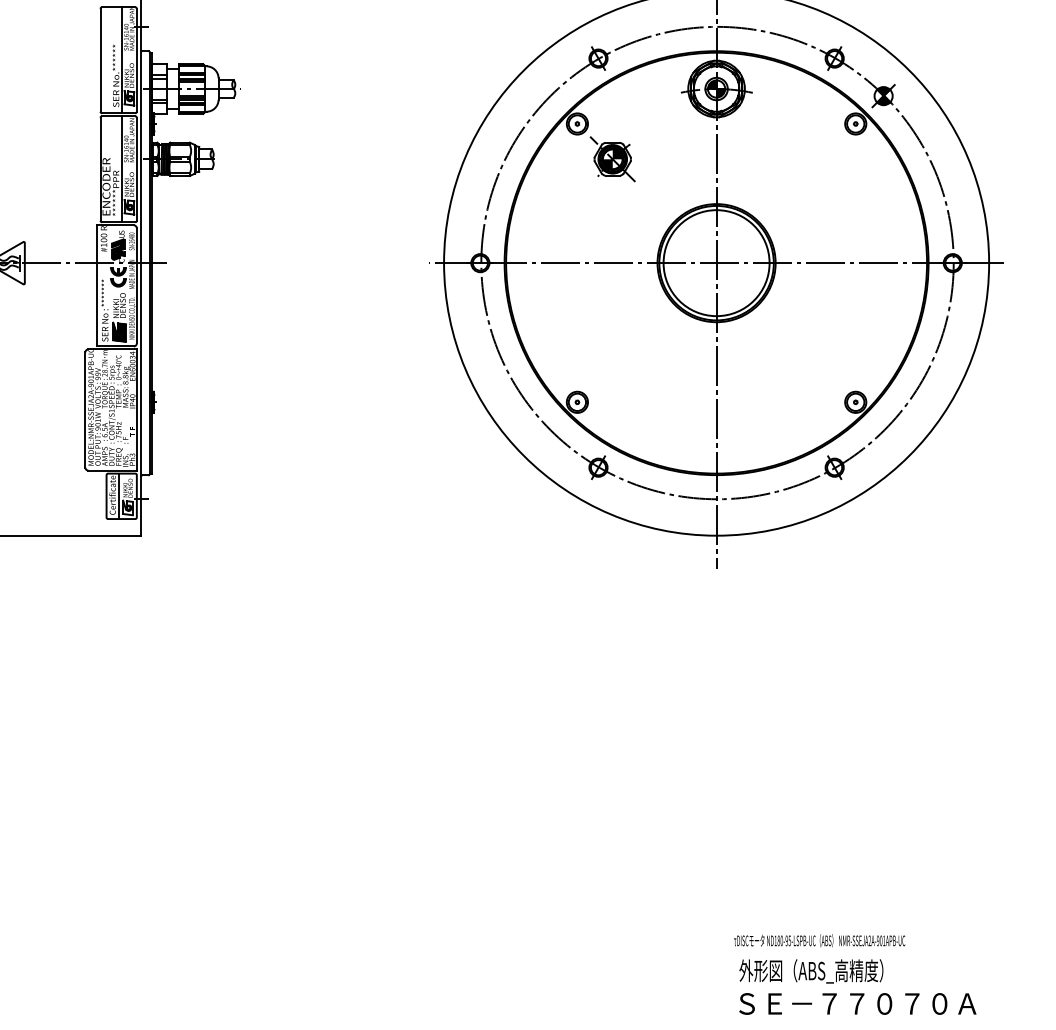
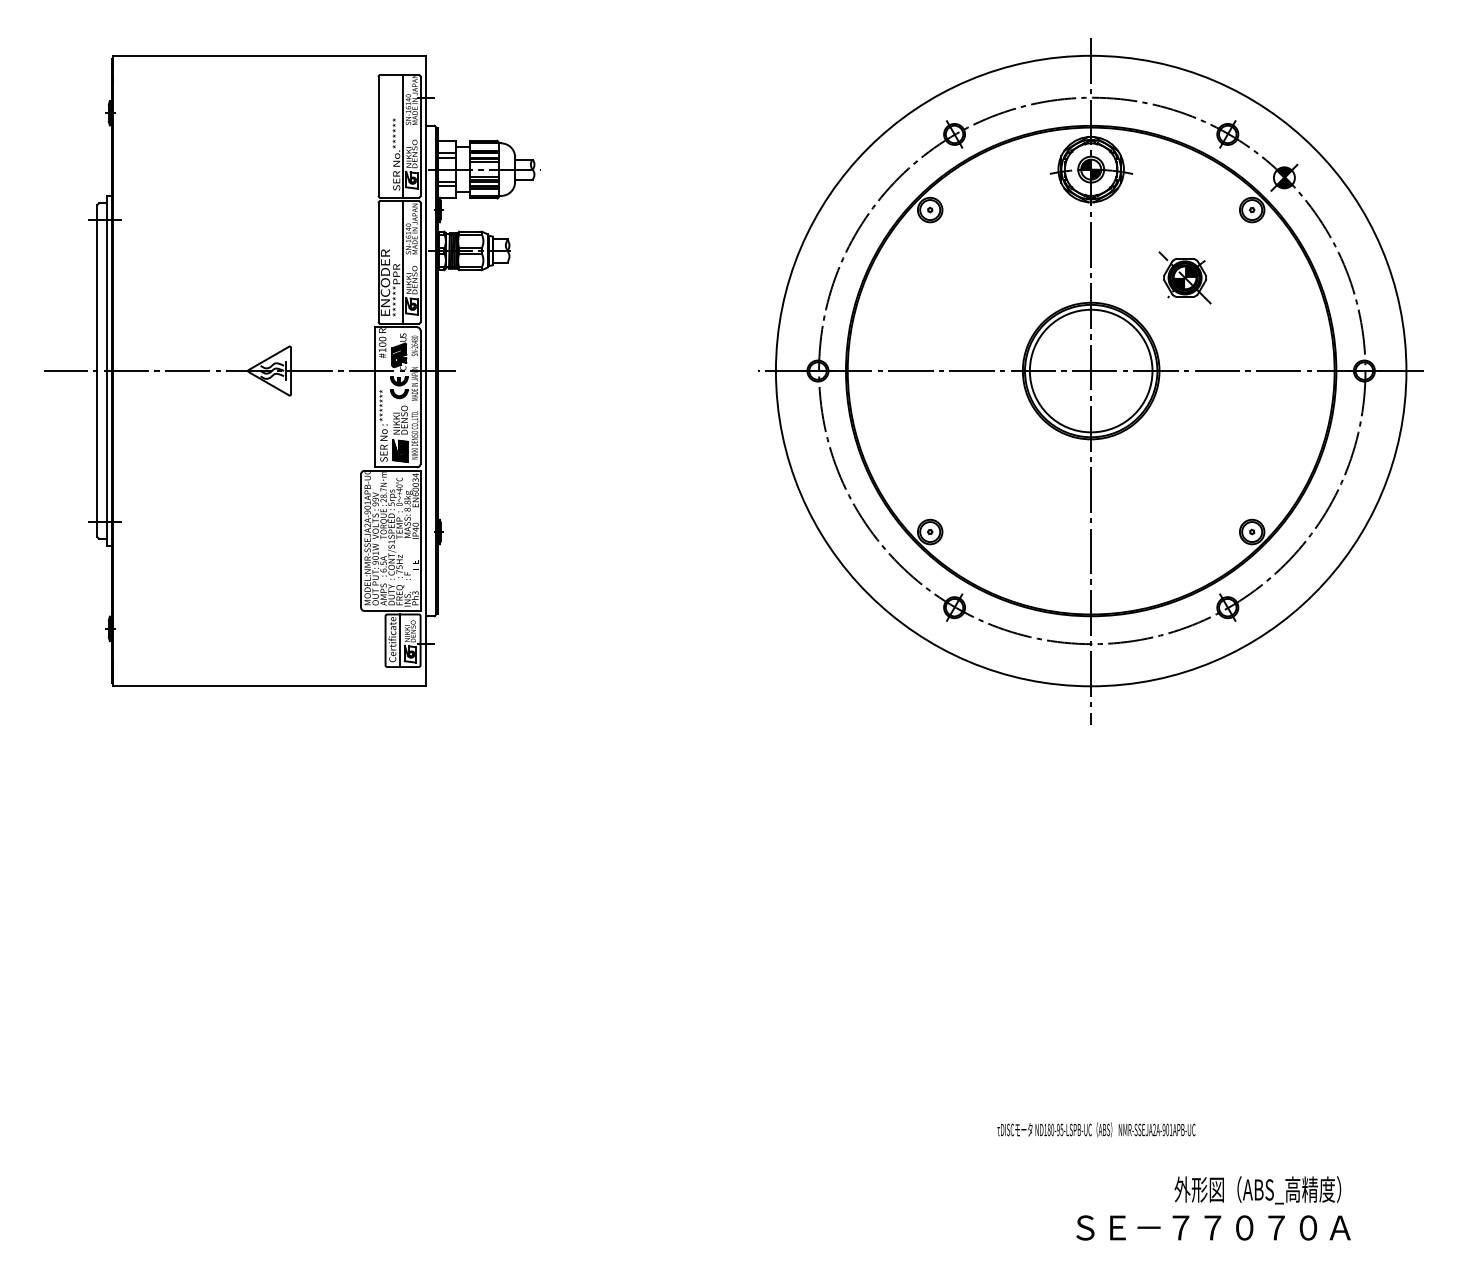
part: (612, 158) -> (1184, 277), moved
text: (819, 940) -> (1096, 1129), moved
text: (811, 971) -> (1257, 1190), moved
text: (857, 1003) -> (1213, 1227), moved

